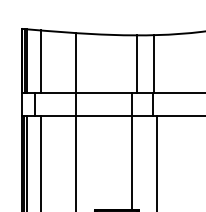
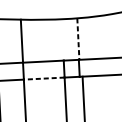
line: (137, 63) -> (66, 39), removed
line: (154, 63) -> (78, 38), solid -> dashed
line: (103, 116) -> (43, 78), solid -> dashed

